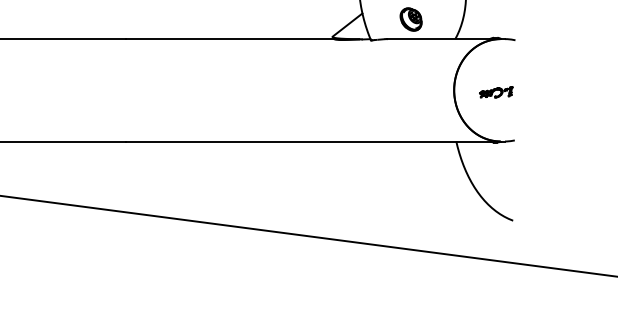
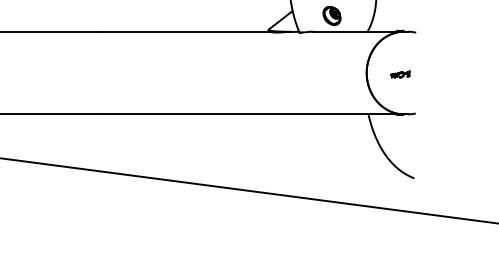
part: (496, 92) -> (400, 74), size x0.7

